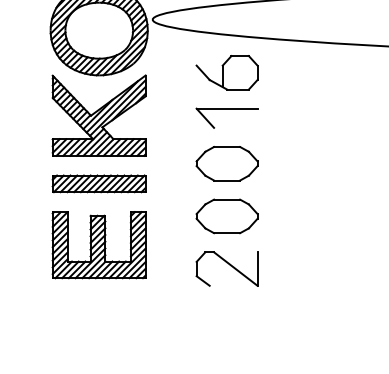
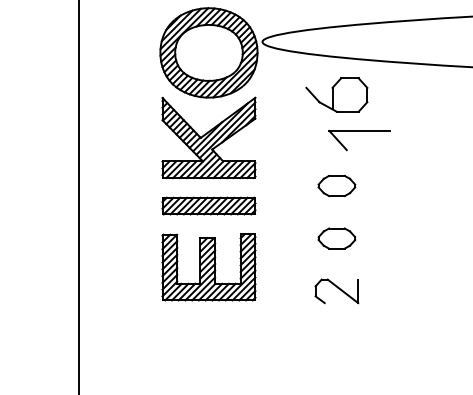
part: (226, 109) -> (359, 131), moved
part: (226, 163) -> (336, 185), size x0.6
part: (226, 216) -> (336, 238), size x0.6
part: (226, 269) -> (336, 291), size x0.7

